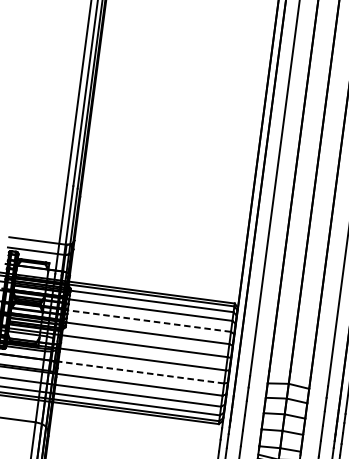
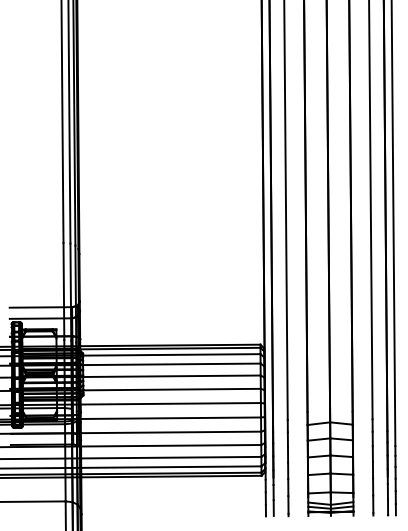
line: (148, 321) -> (171, 376), dashed -> solid
line: (140, 372) -> (170, 432), dashed -> solid

